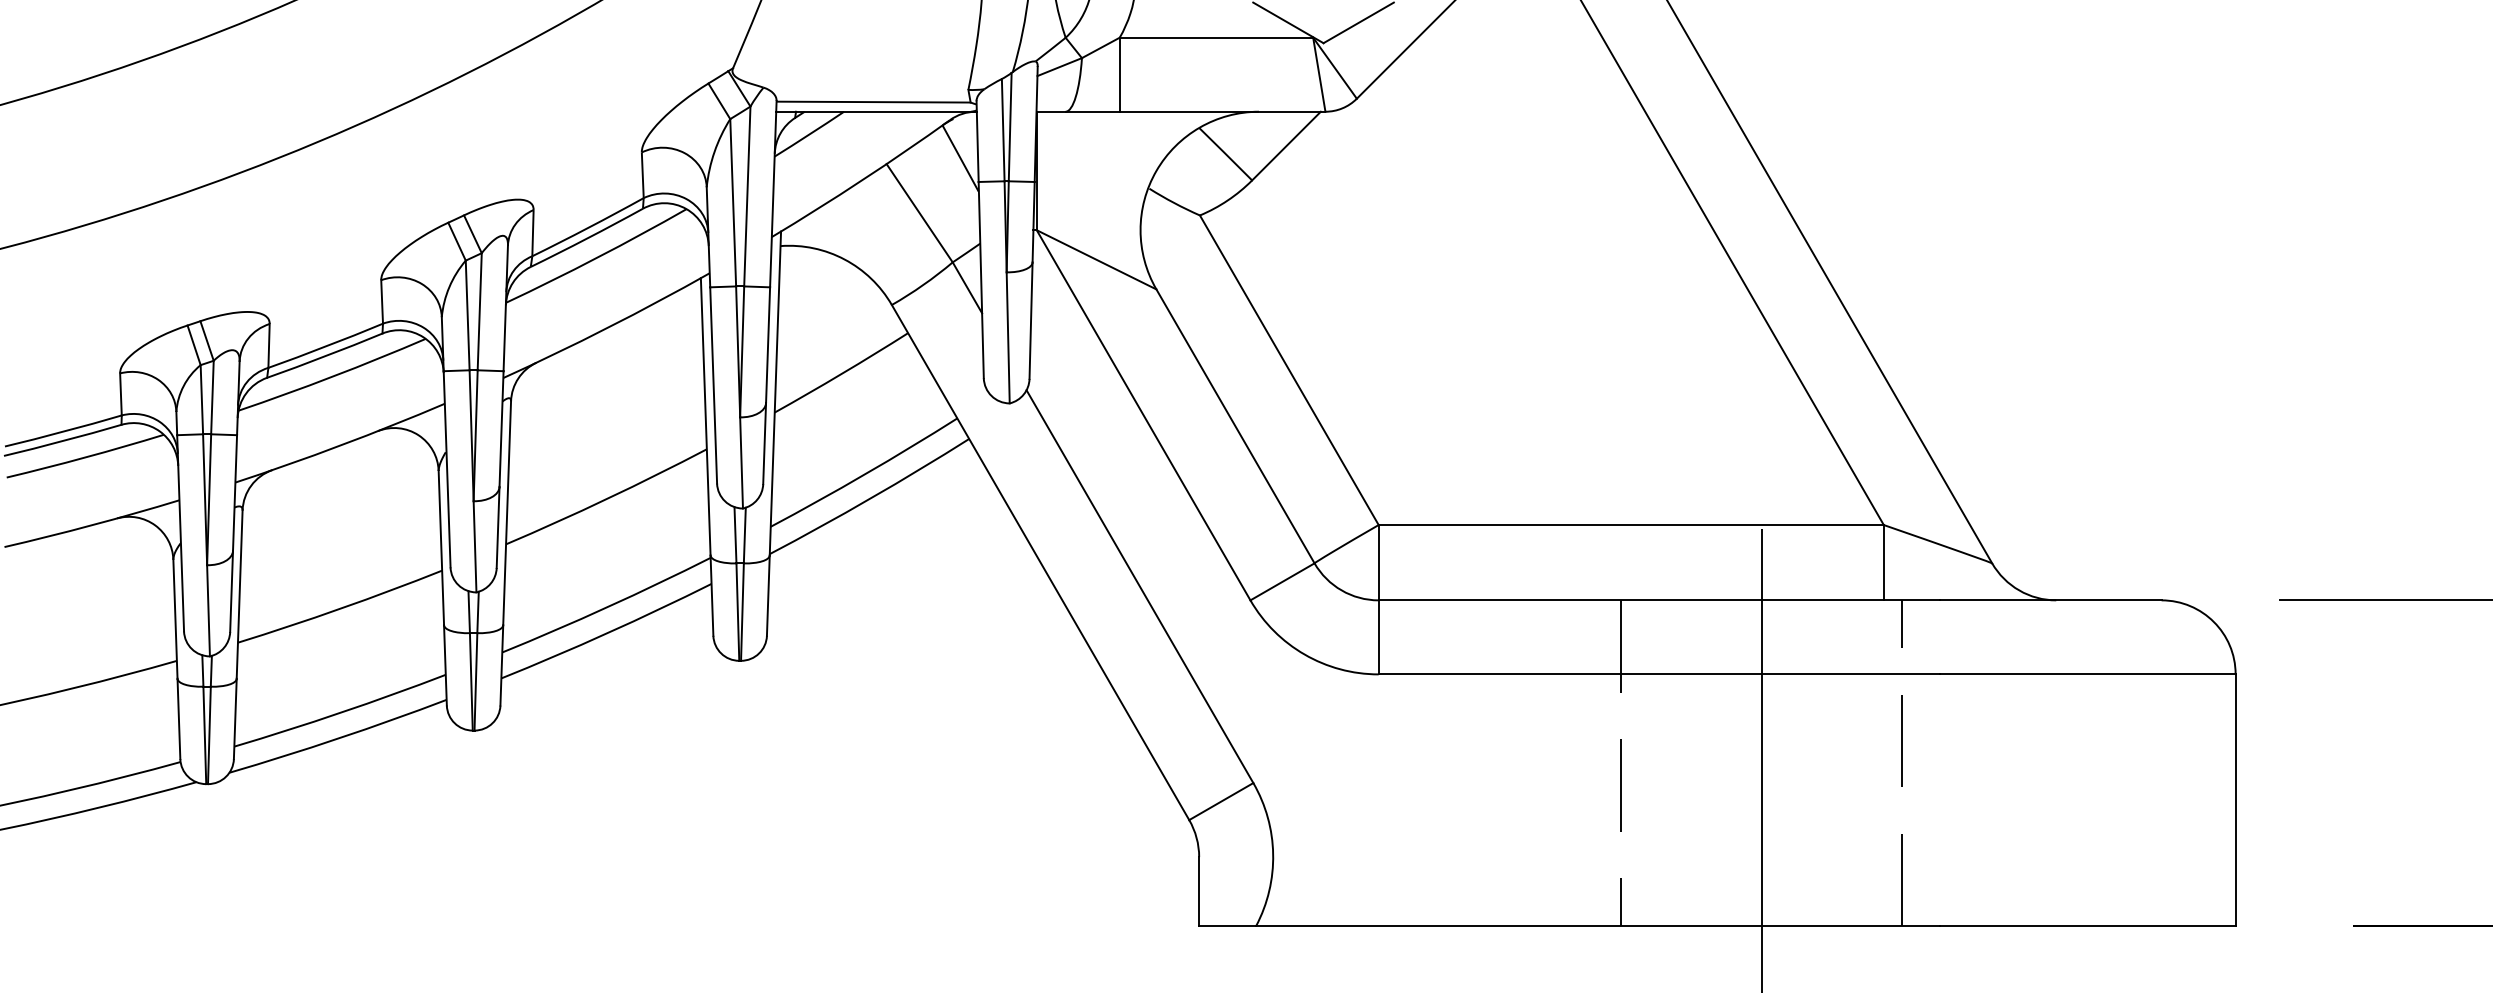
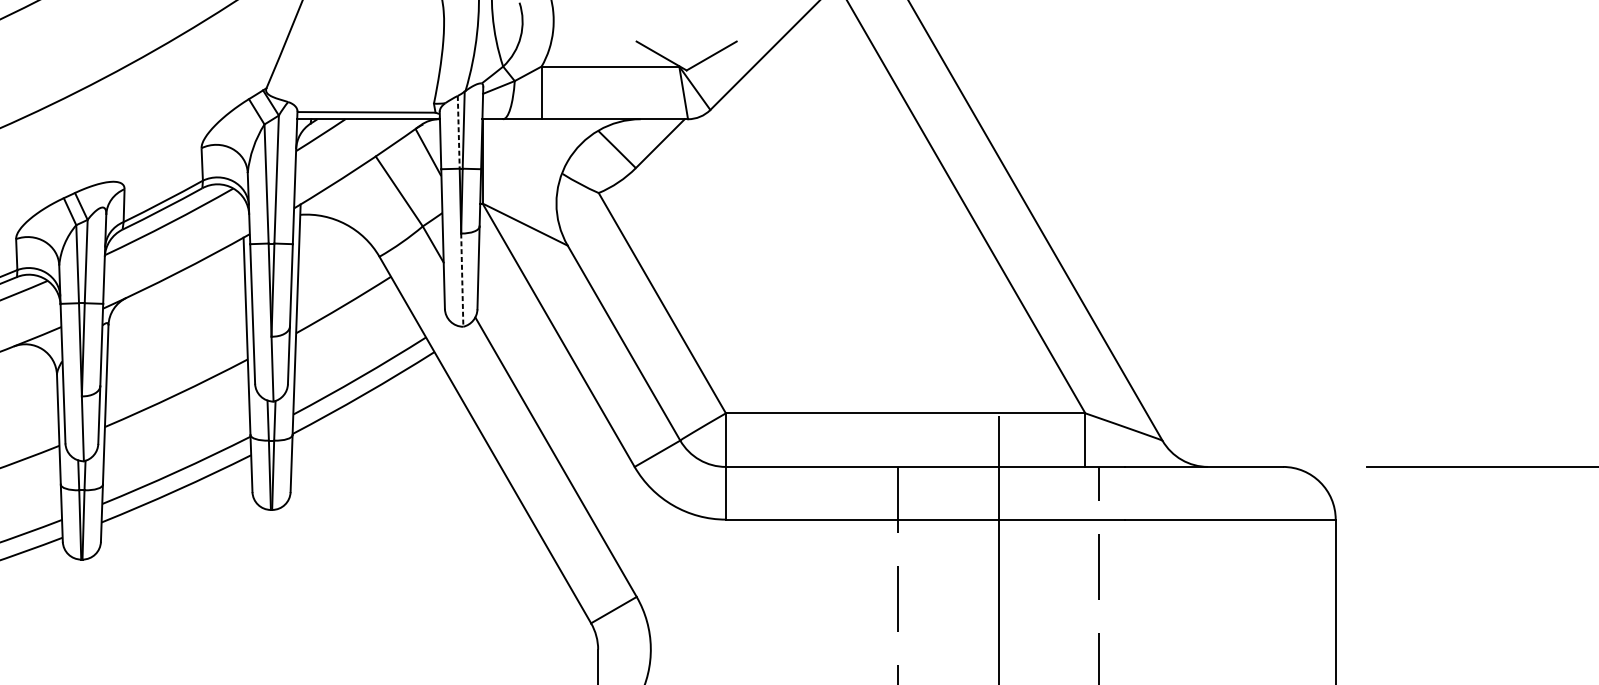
line: (1003, 130) -> (458, 132), solid -> dashed
line: (1008, 337) -> (462, 279), solid -> dashed

